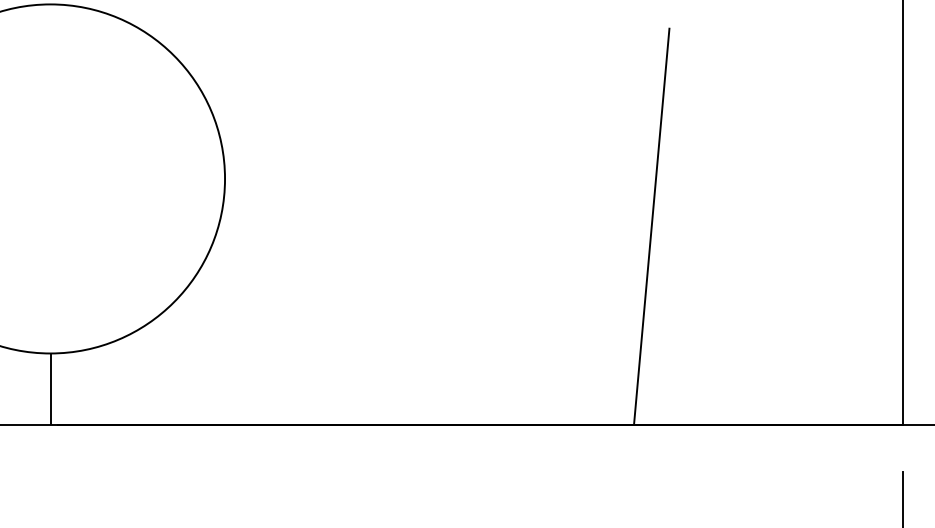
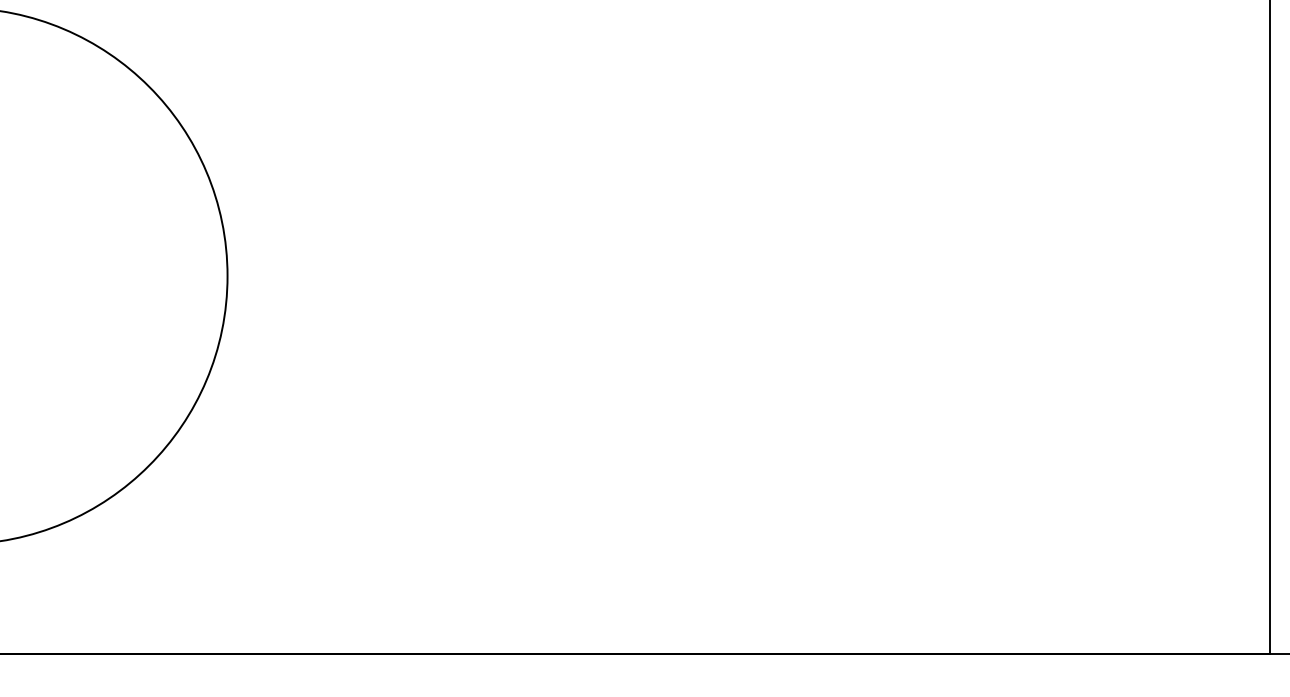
line: (651, 226) -> (882, 349), removed

